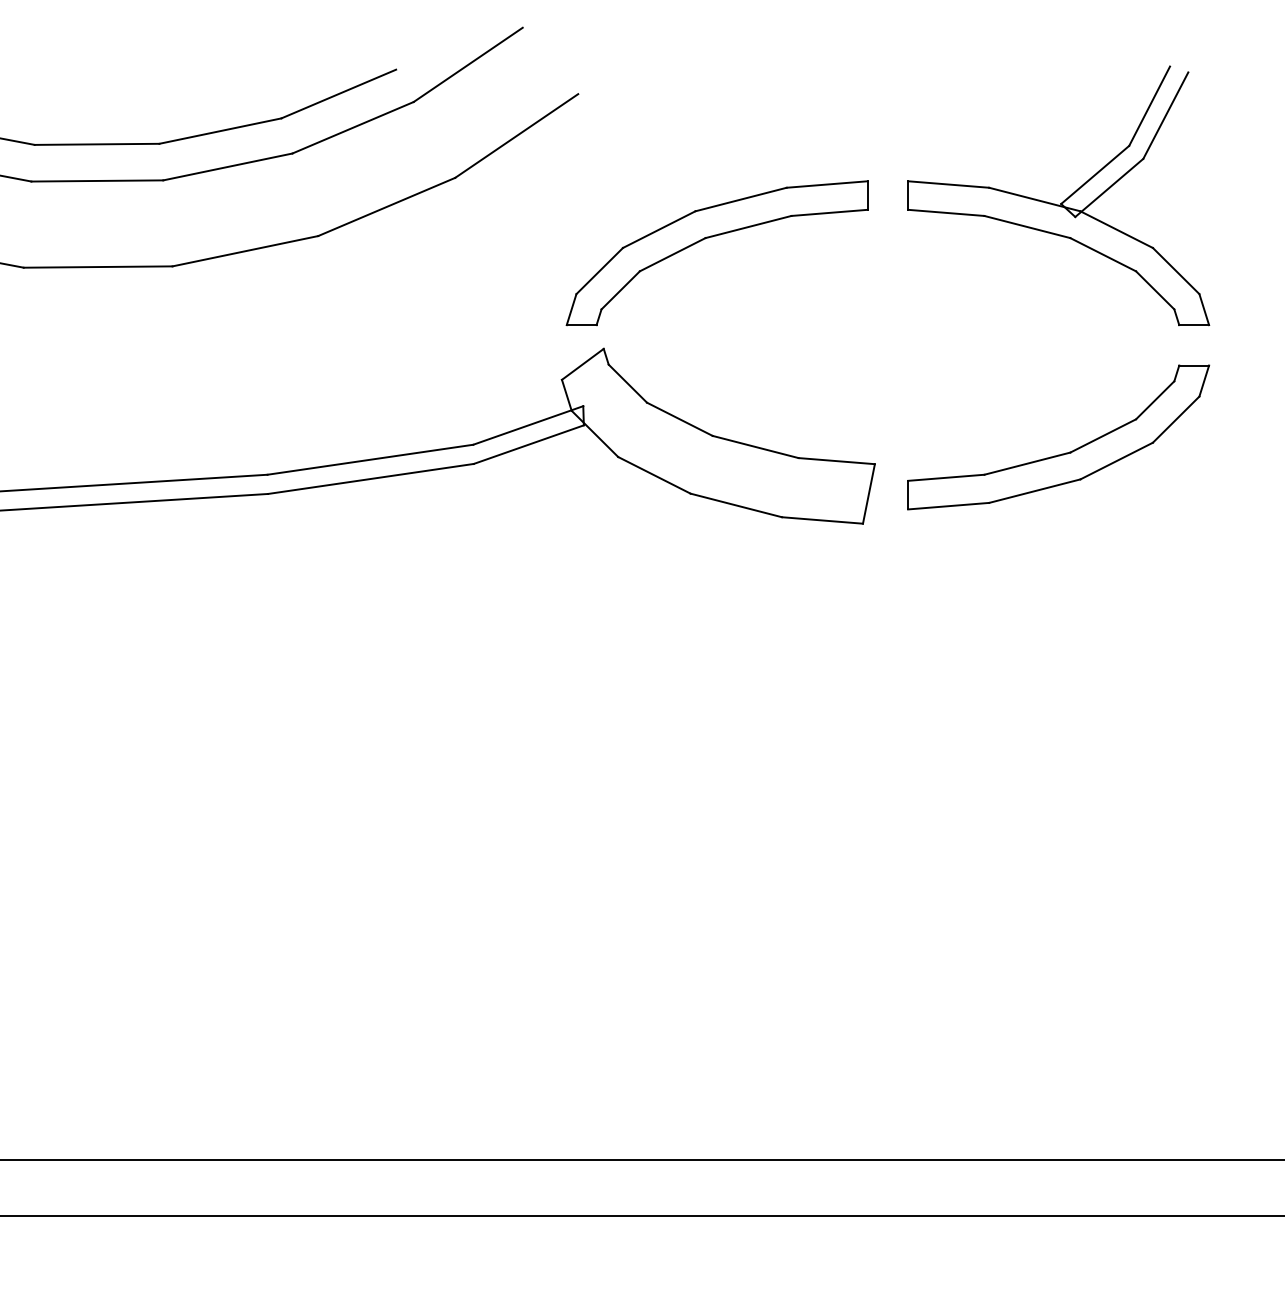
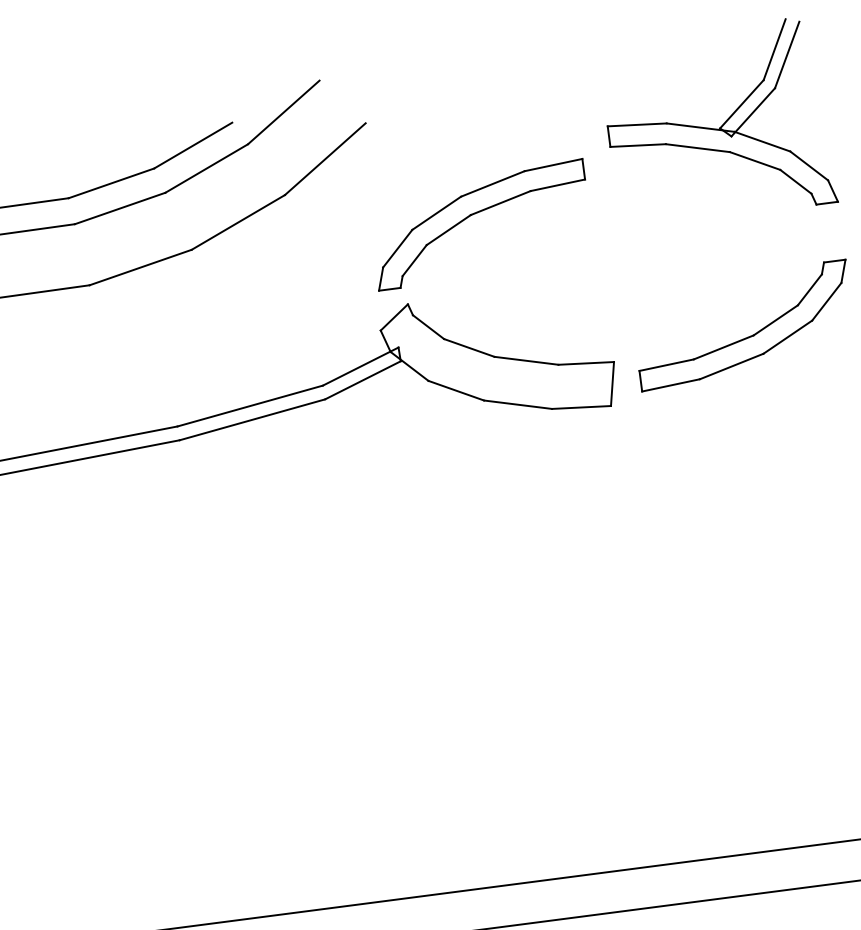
part: (1063, 200) -> (721, 125), moved

